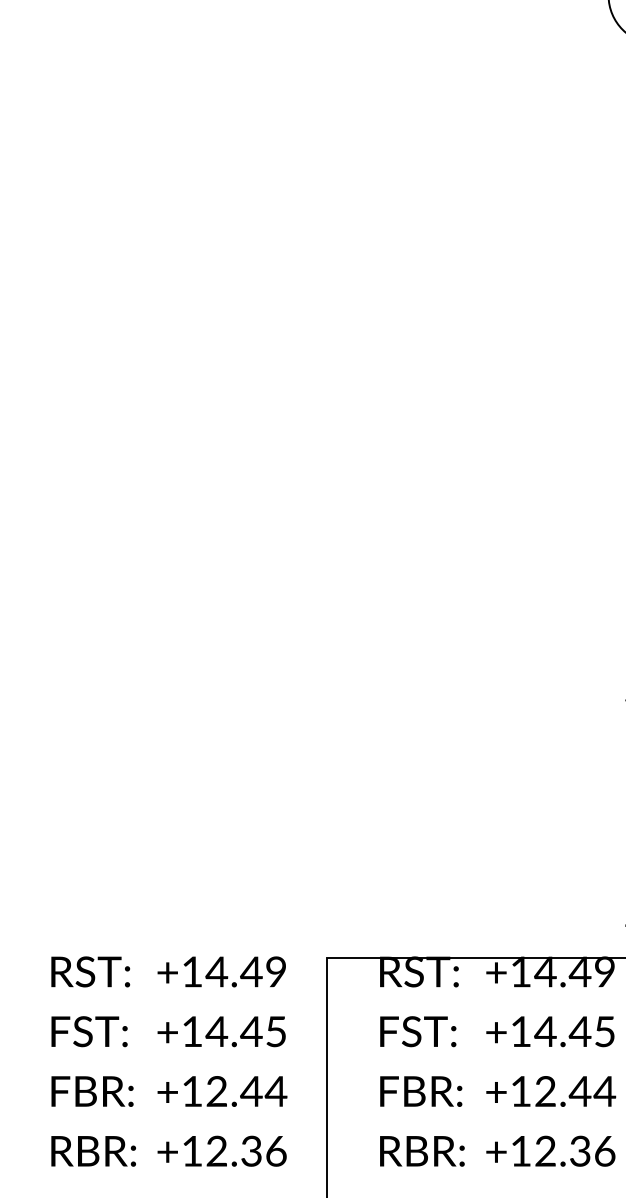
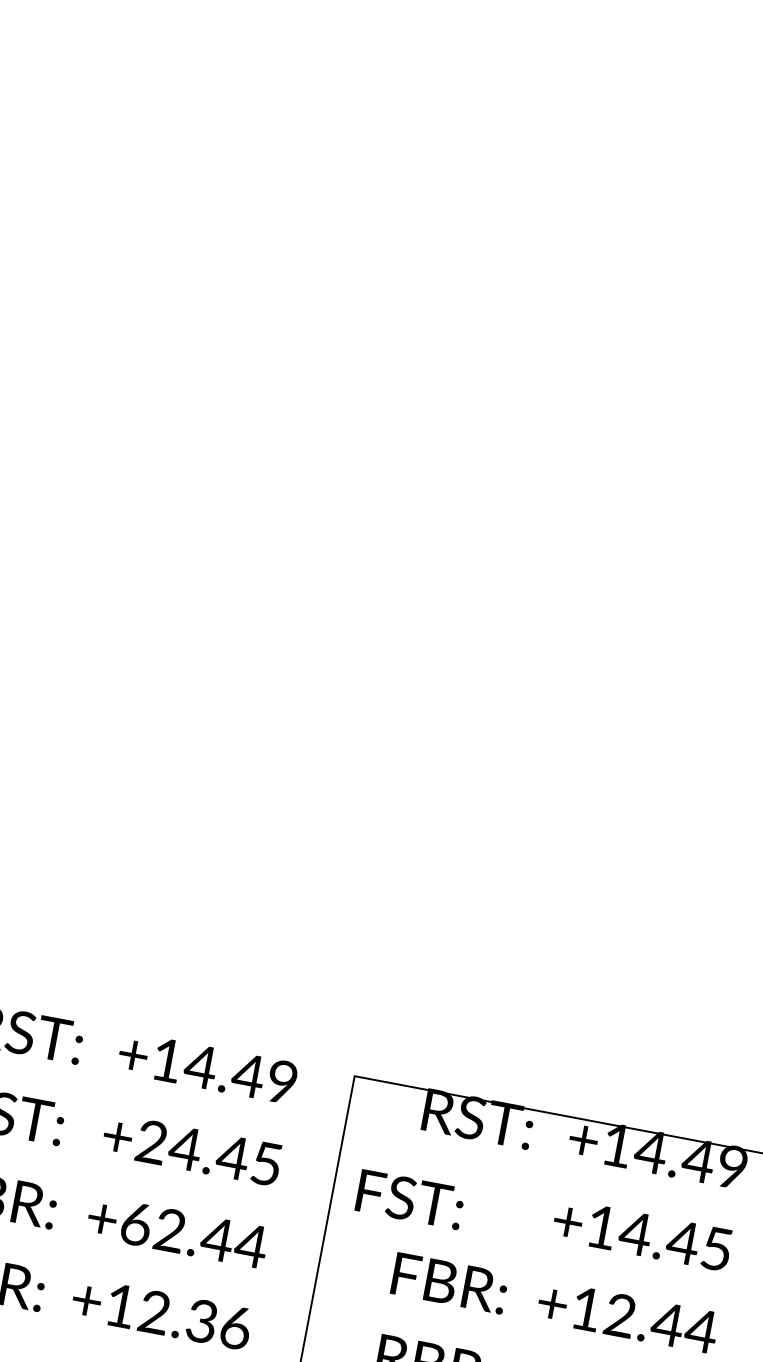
text: (192, 1031) -> (152, 1142), +14.45 -> +24.45
text: (418, 1031) -> (410, 1199), moved
text: (192, 1091) -> (136, 1224), +12.44 -> +62.44

